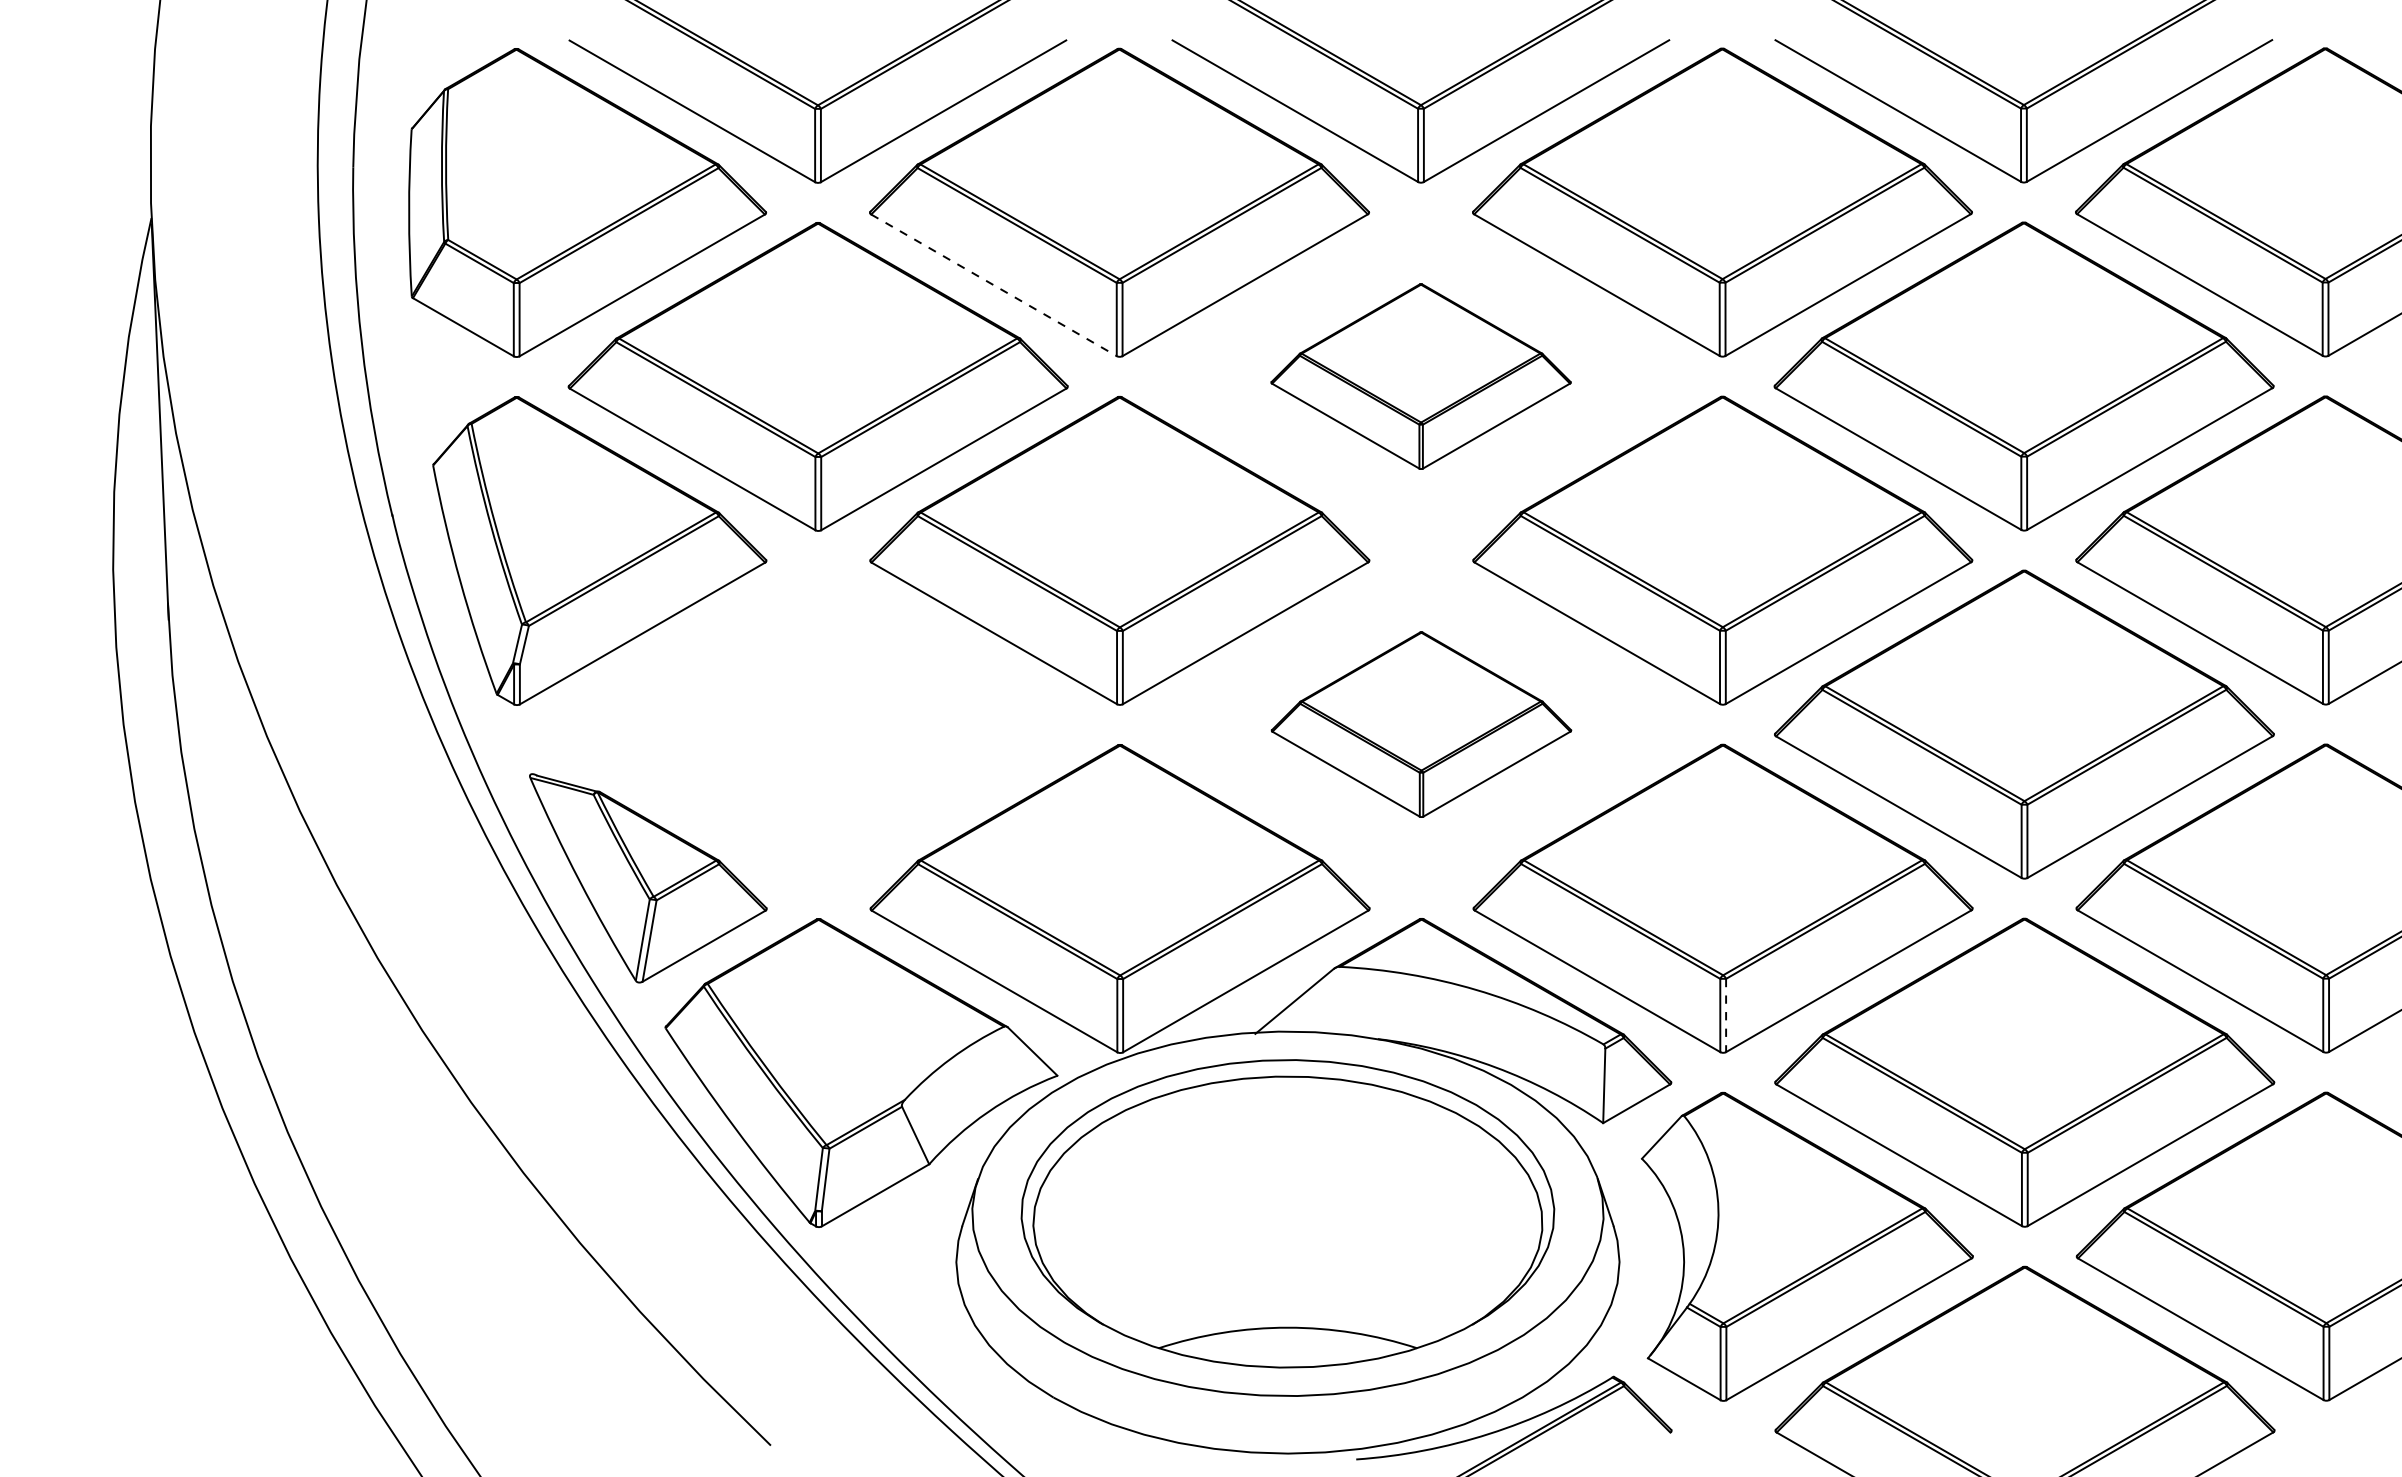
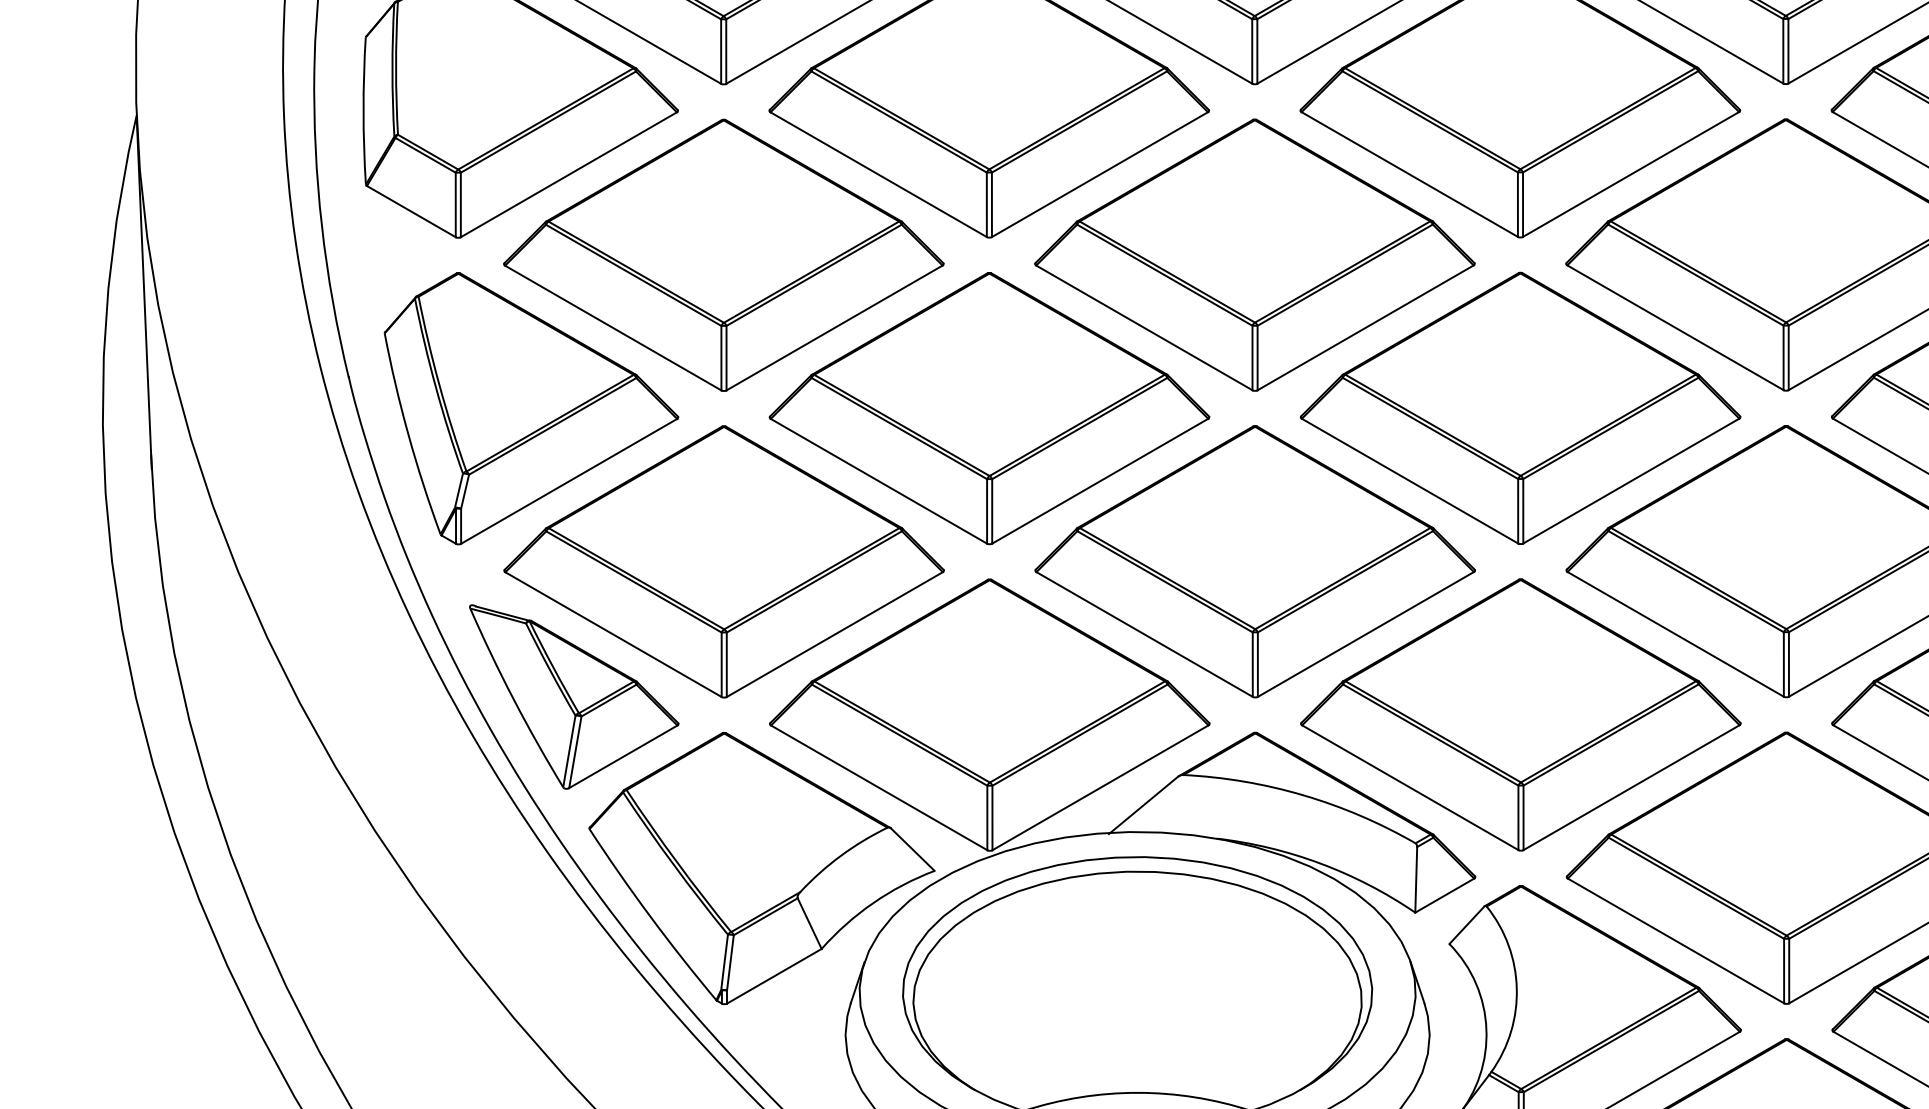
line: (993, 285) -> (878, 174), dashed -> solid
part: (1420, 376) -> (1254, 255), size x1.67
part: (818, 724) -> (724, 561), added
part: (1421, 724) -> (1255, 561), size x1.67
line: (1726, 1015) -> (1523, 817), dashed -> solid

